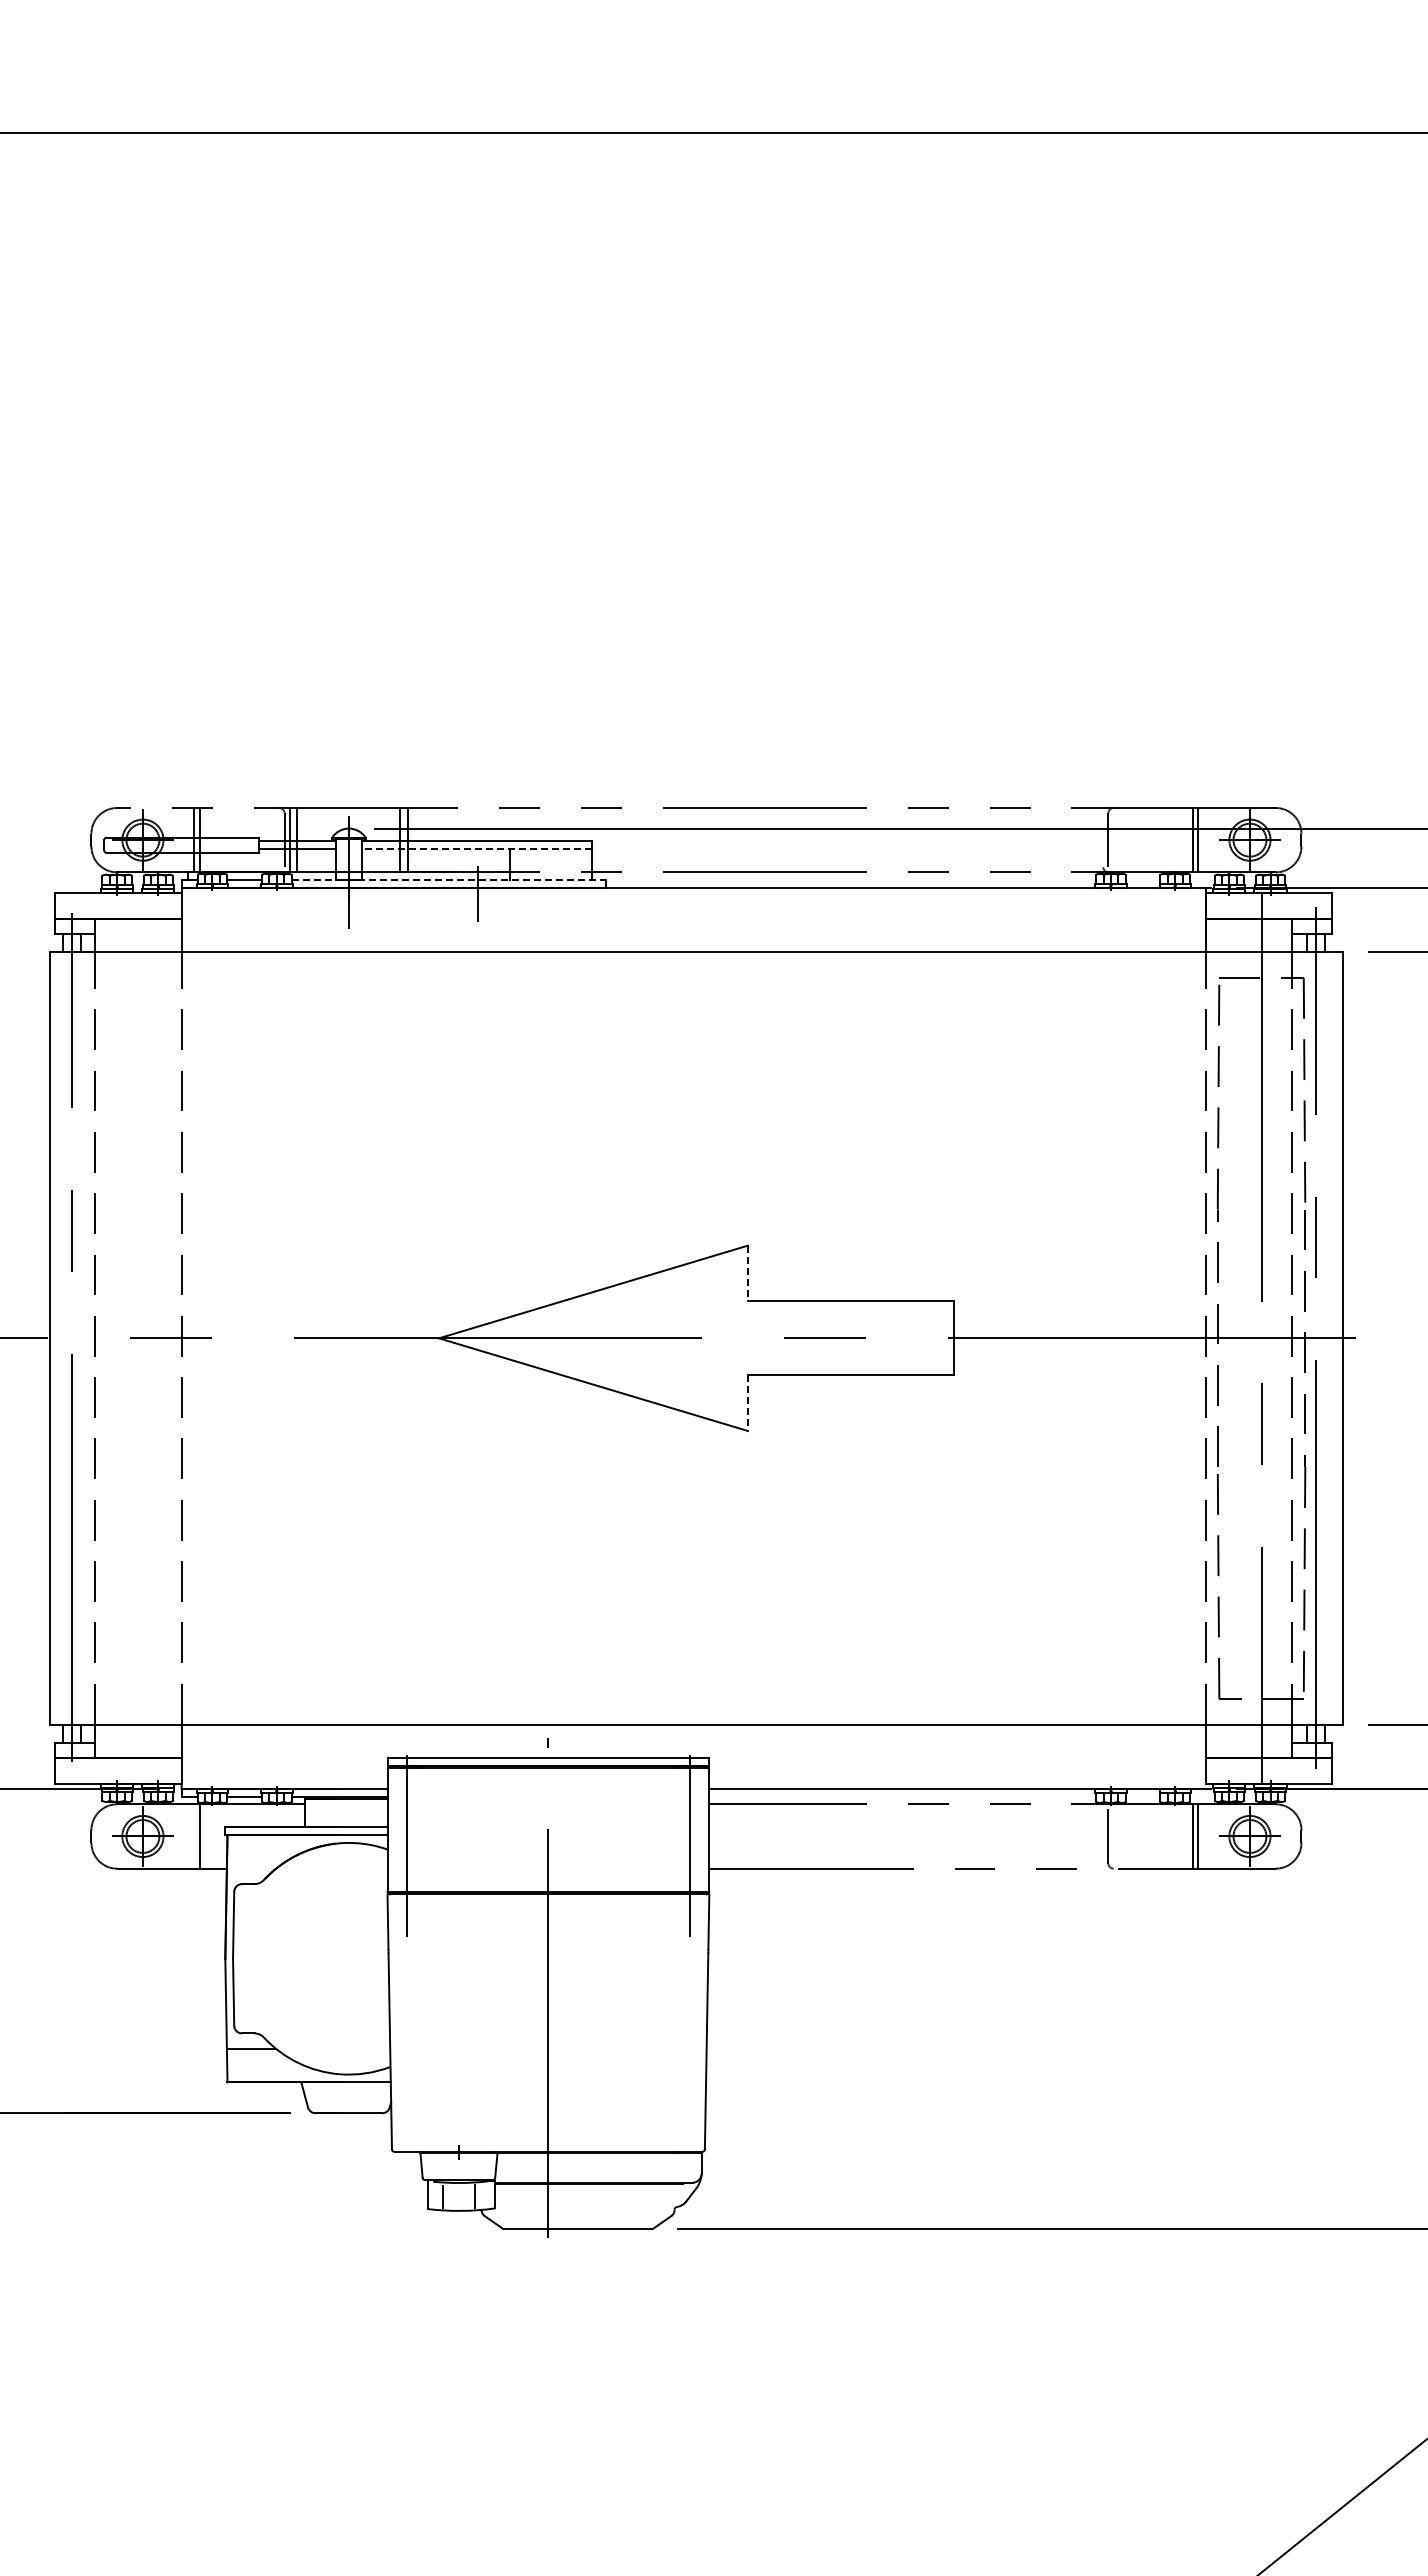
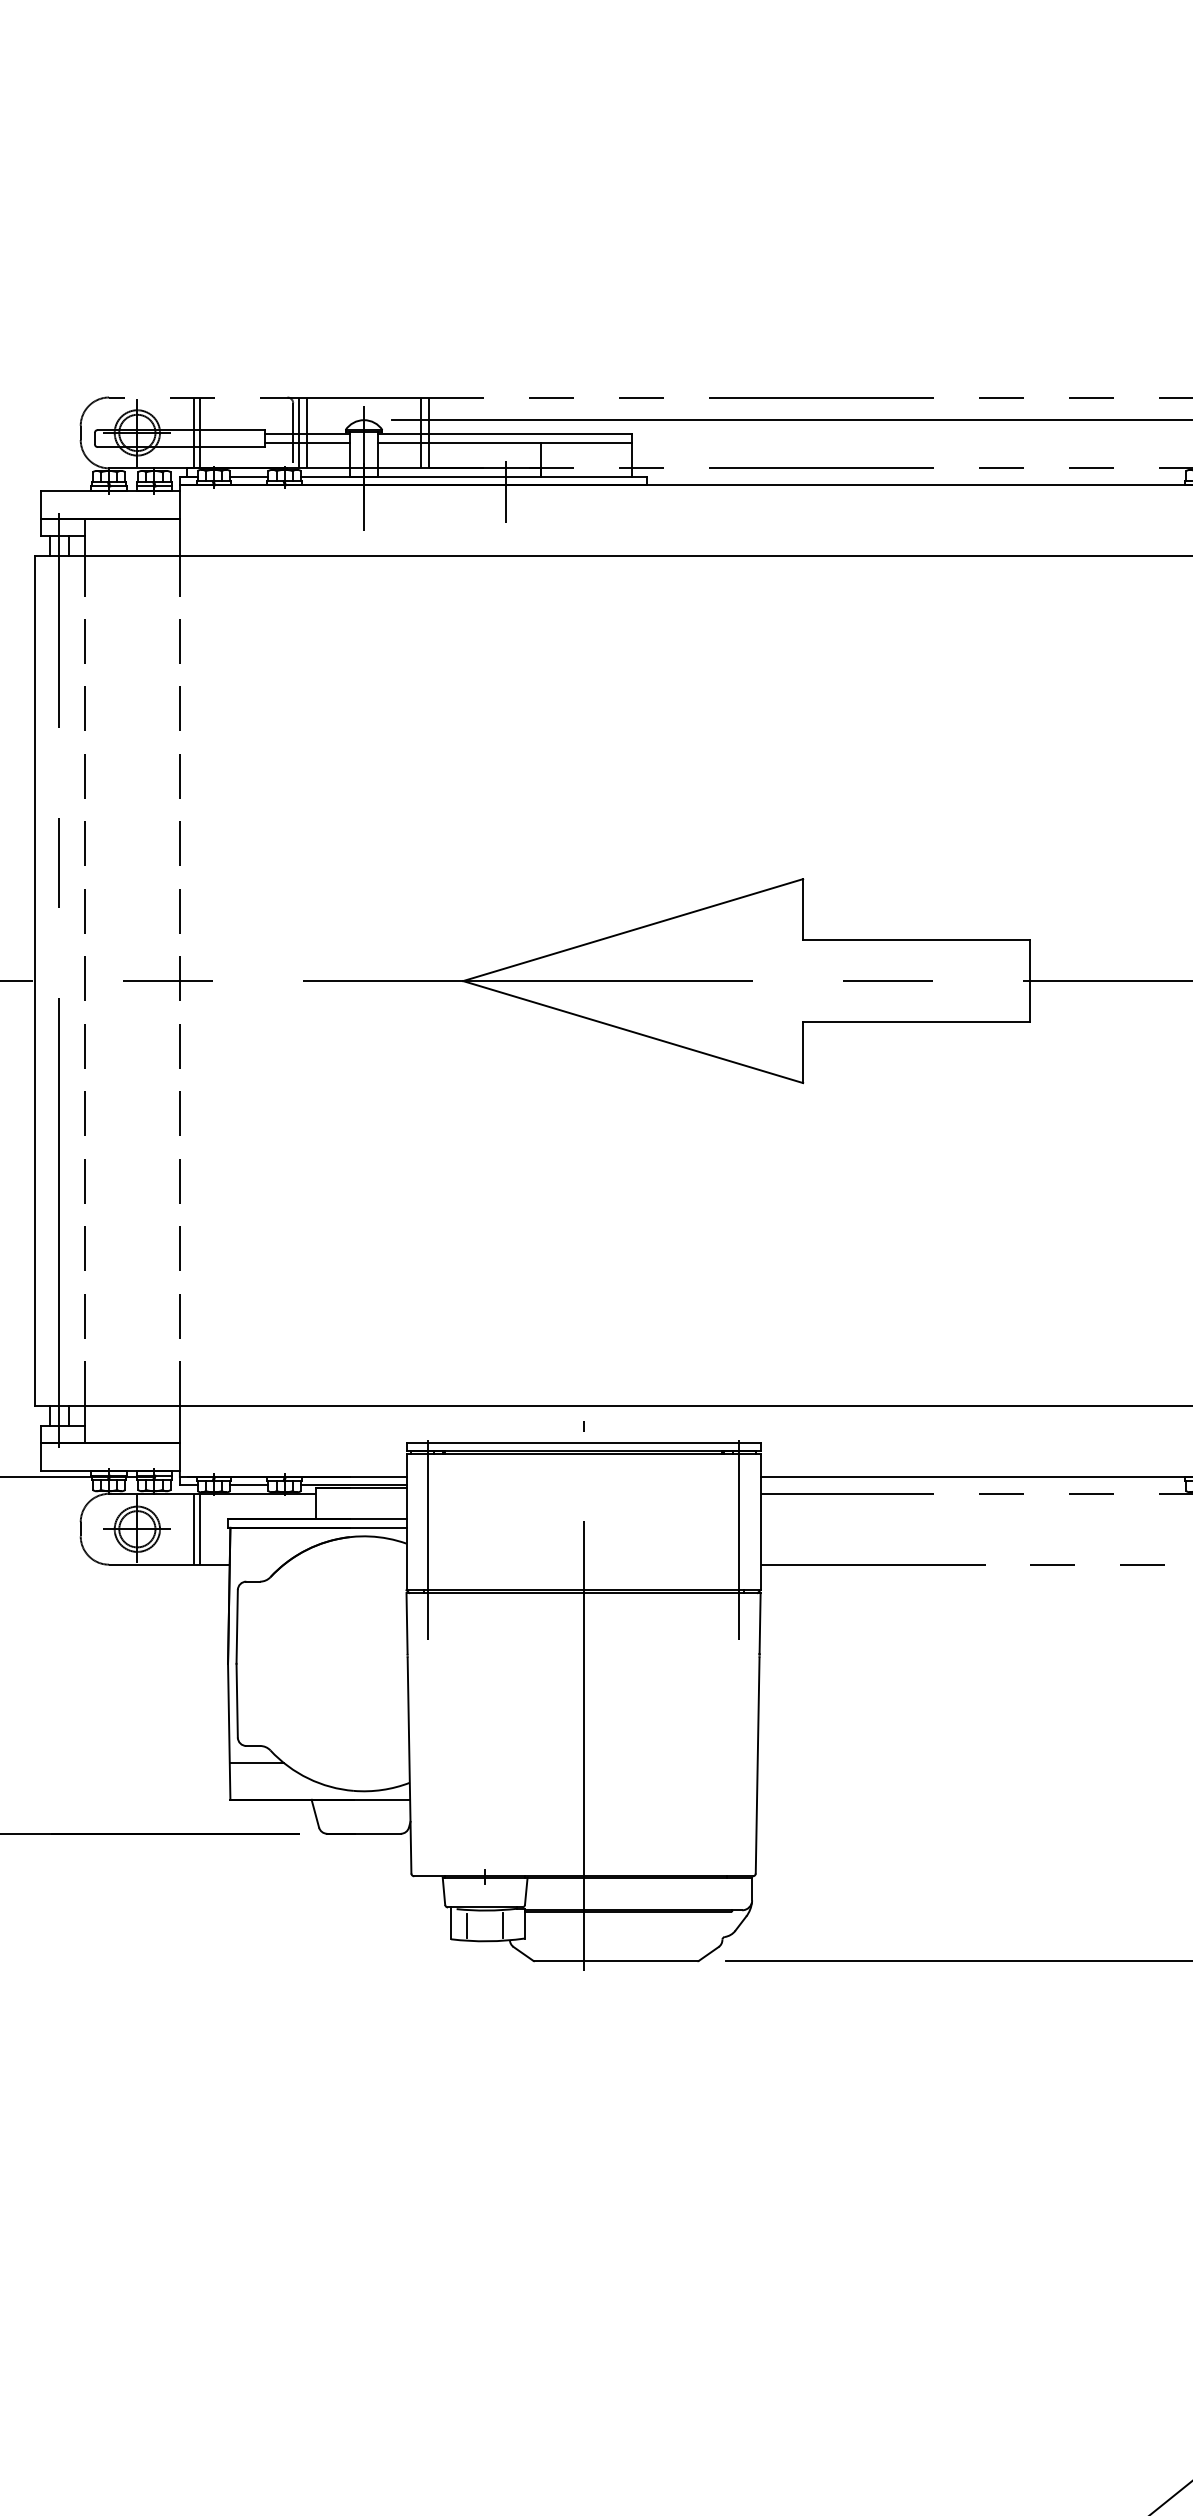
line: (476, 849) -> (504, 443), dashed -> solid
line: (449, 880) -> (474, 477), dashed -> solid
line: (747, 1273) -> (802, 909), dashed -> solid
line: (747, 1403) -> (802, 1052), dashed -> solid
line: (194, 1836) -> (194, 1529), added

